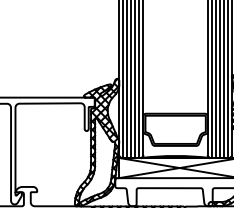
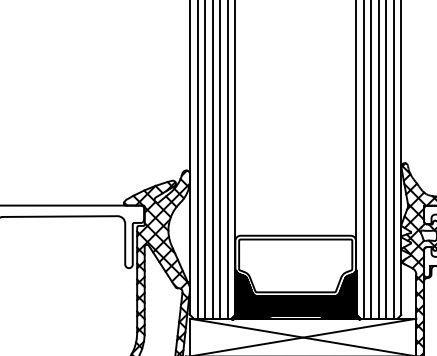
hatch: (175, 144) -> (295, 293), added

